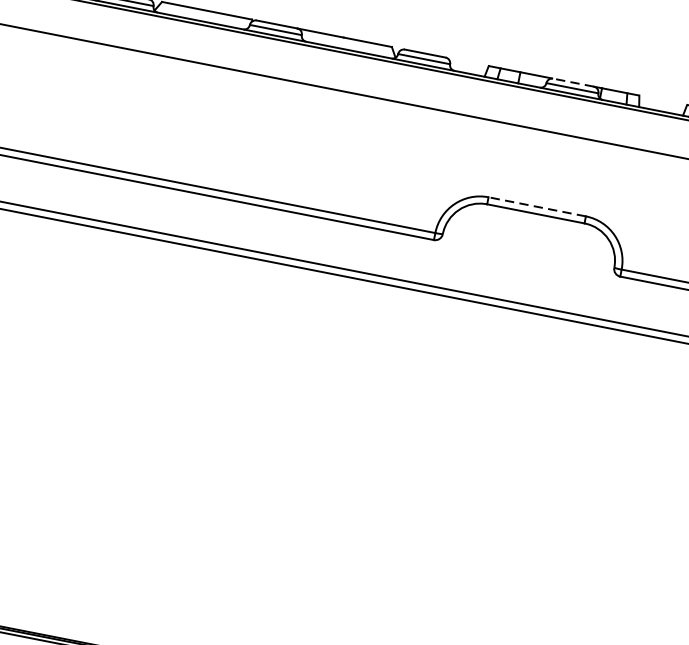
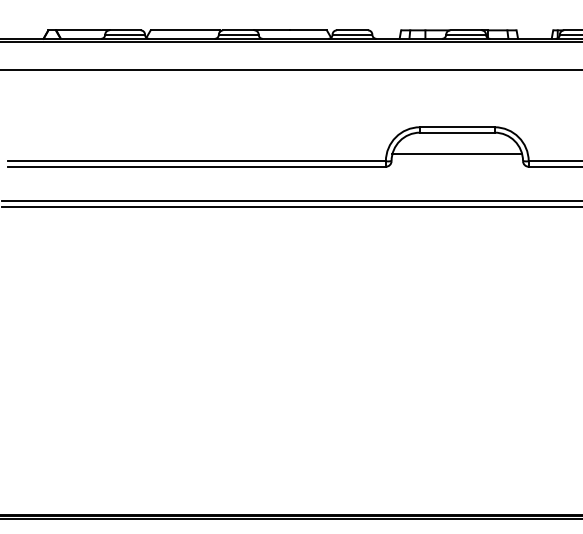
line: (573, 82) -> (466, 30), dashed -> solid
line: (536, 206) -> (456, 127), dashed -> solid
line: (530, 242) -> (457, 154), added

